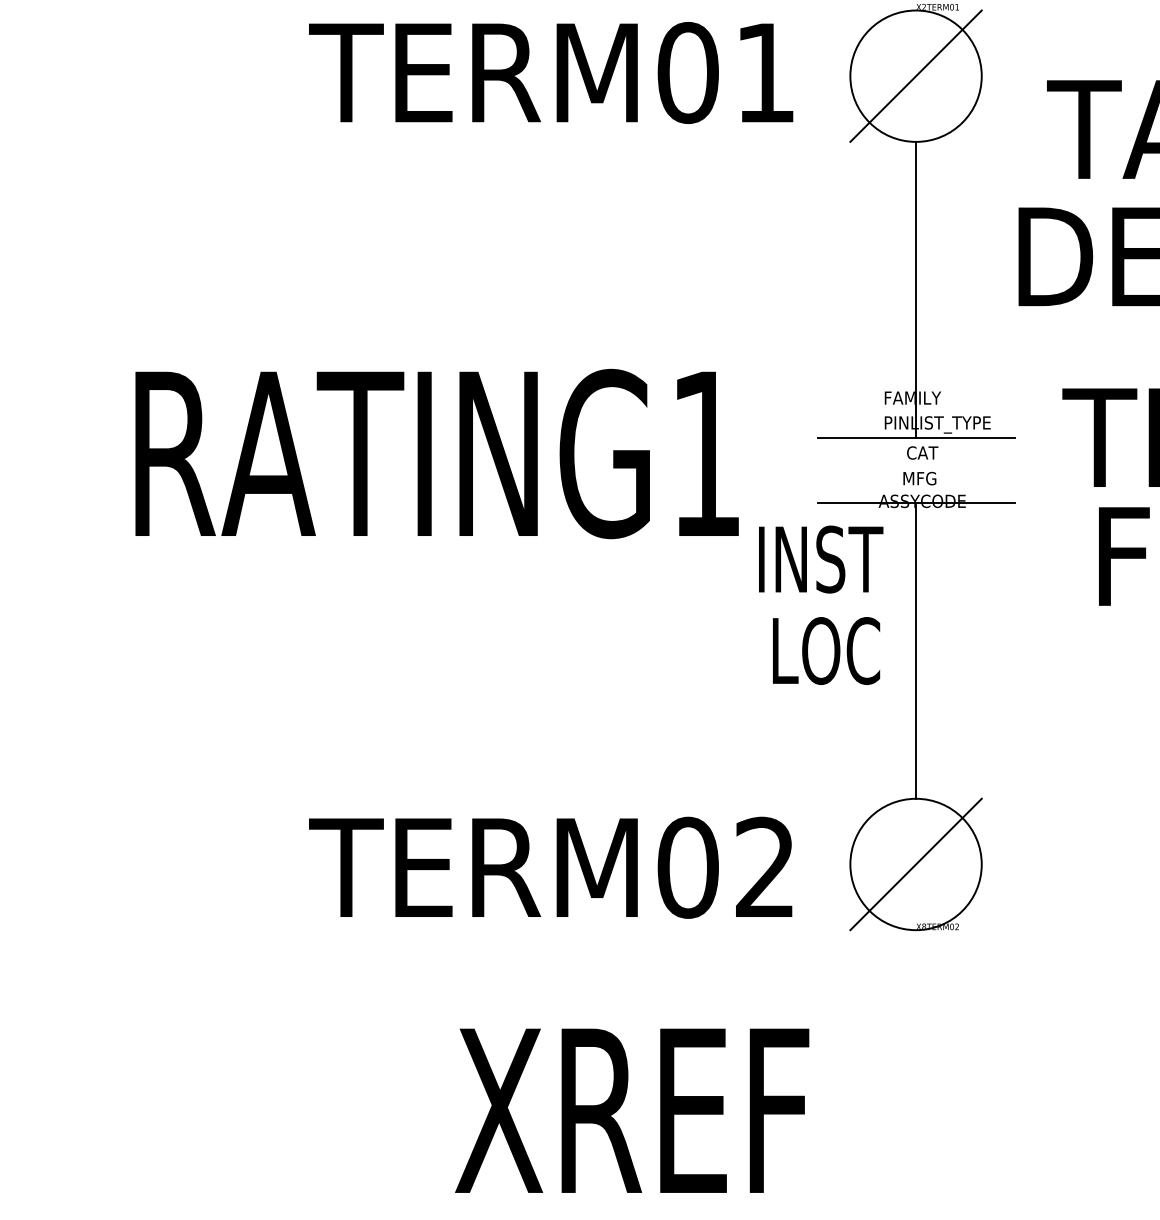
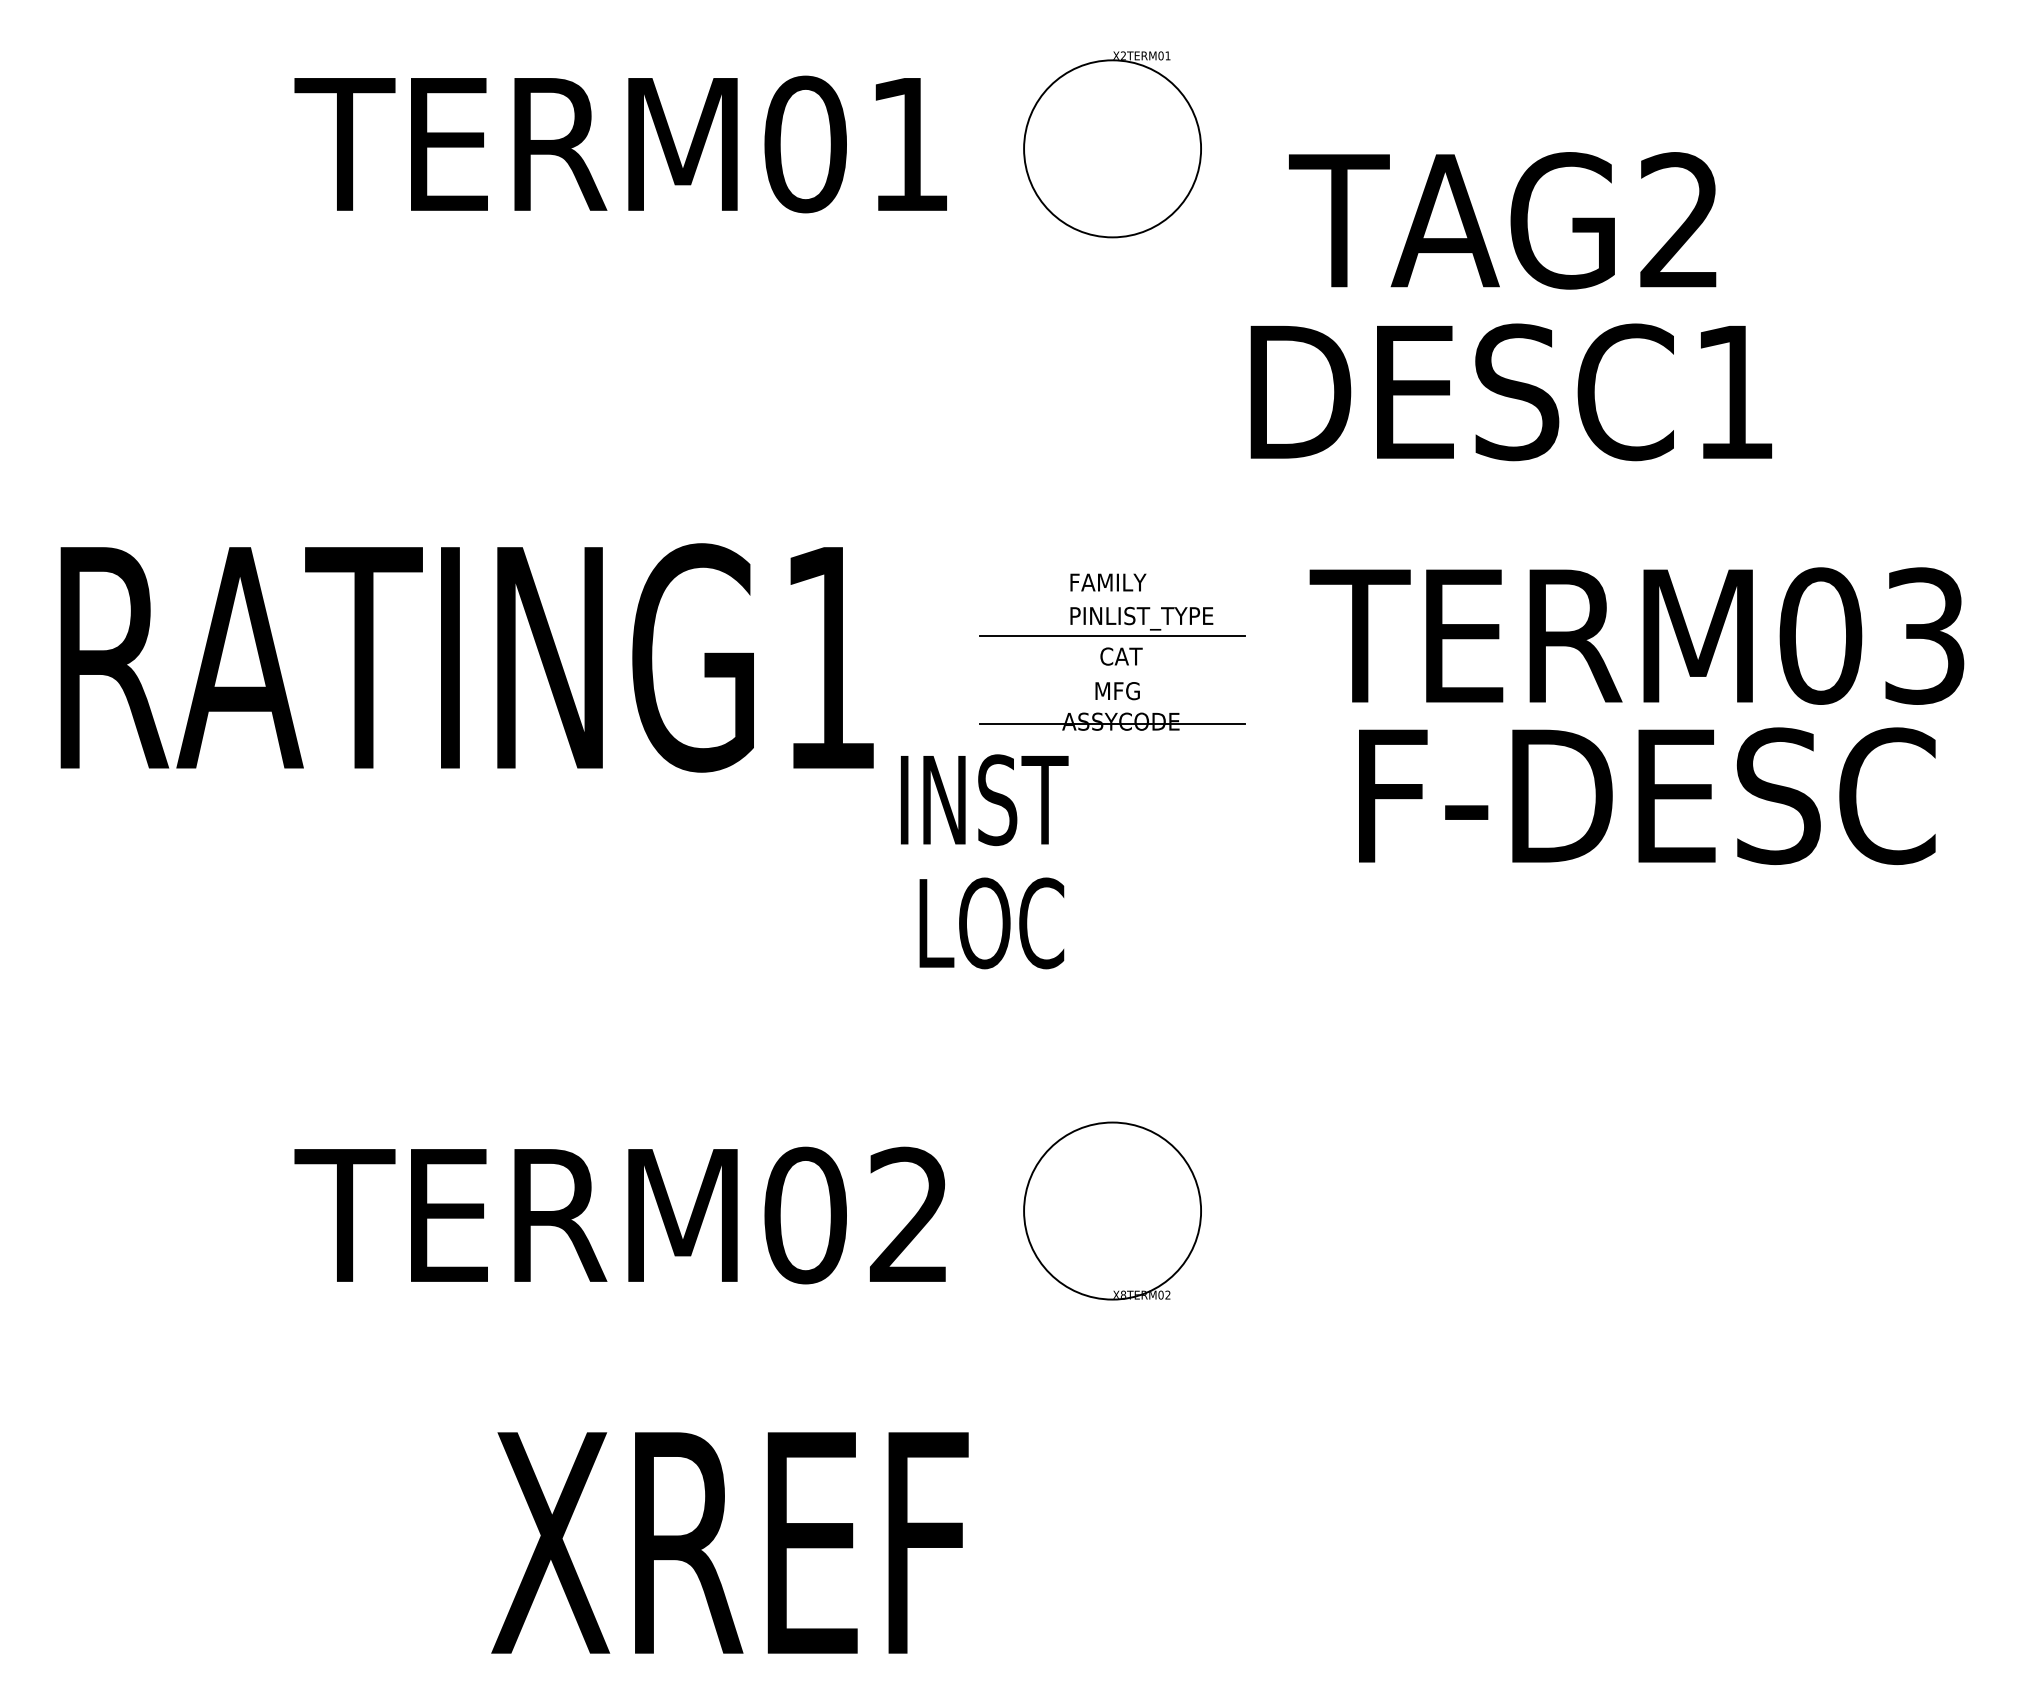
line: (916, 75) -> (1112, 148), removed
line: (916, 289) -> (1112, 436), removed
line: (916, 651) -> (1112, 923), removed
line: (916, 864) -> (1112, 1210), removed

